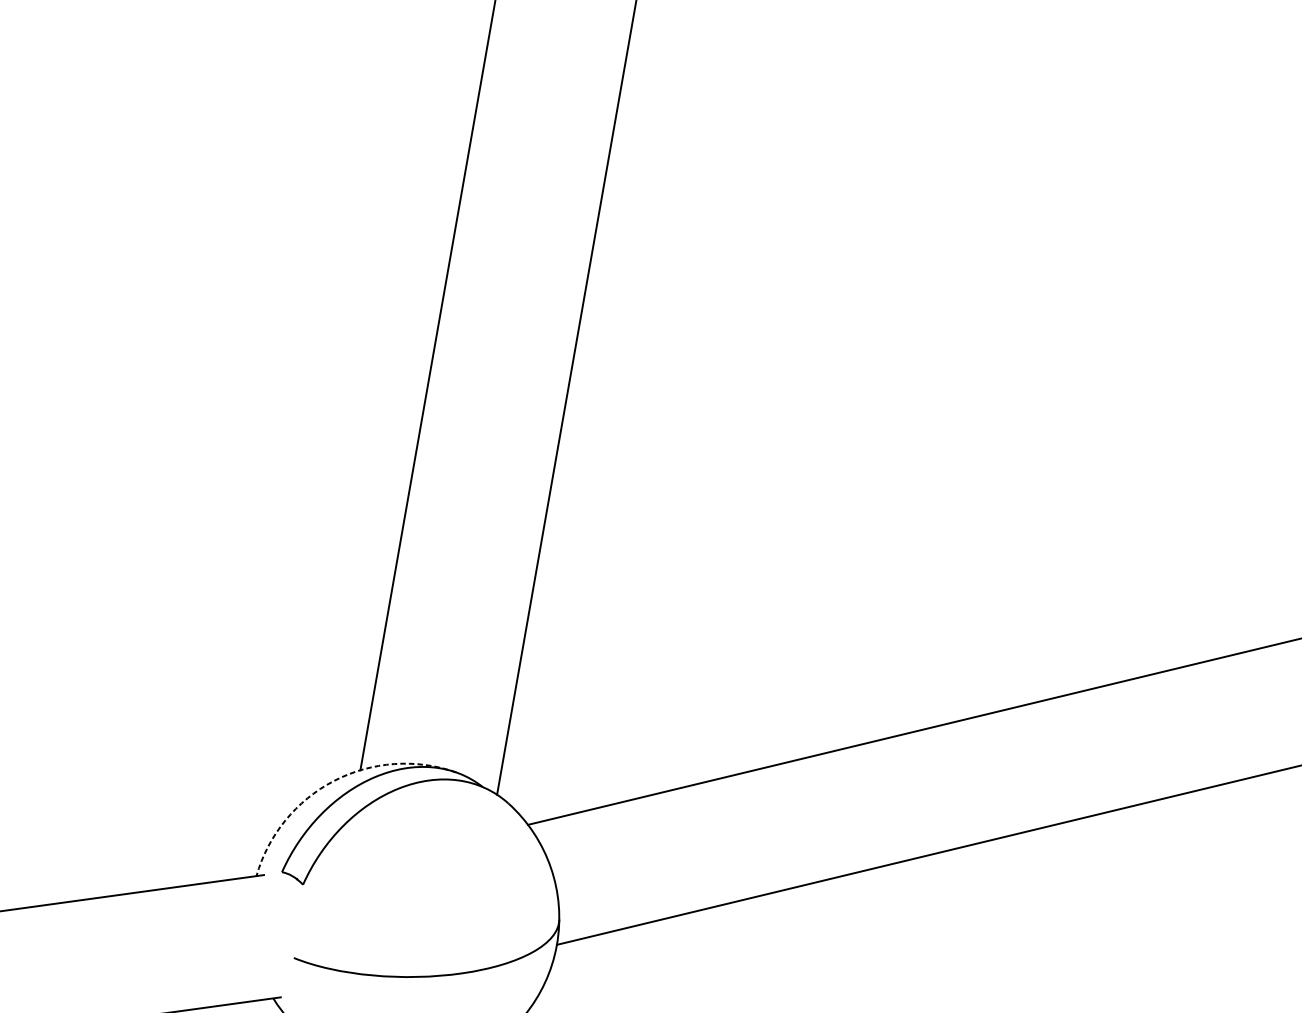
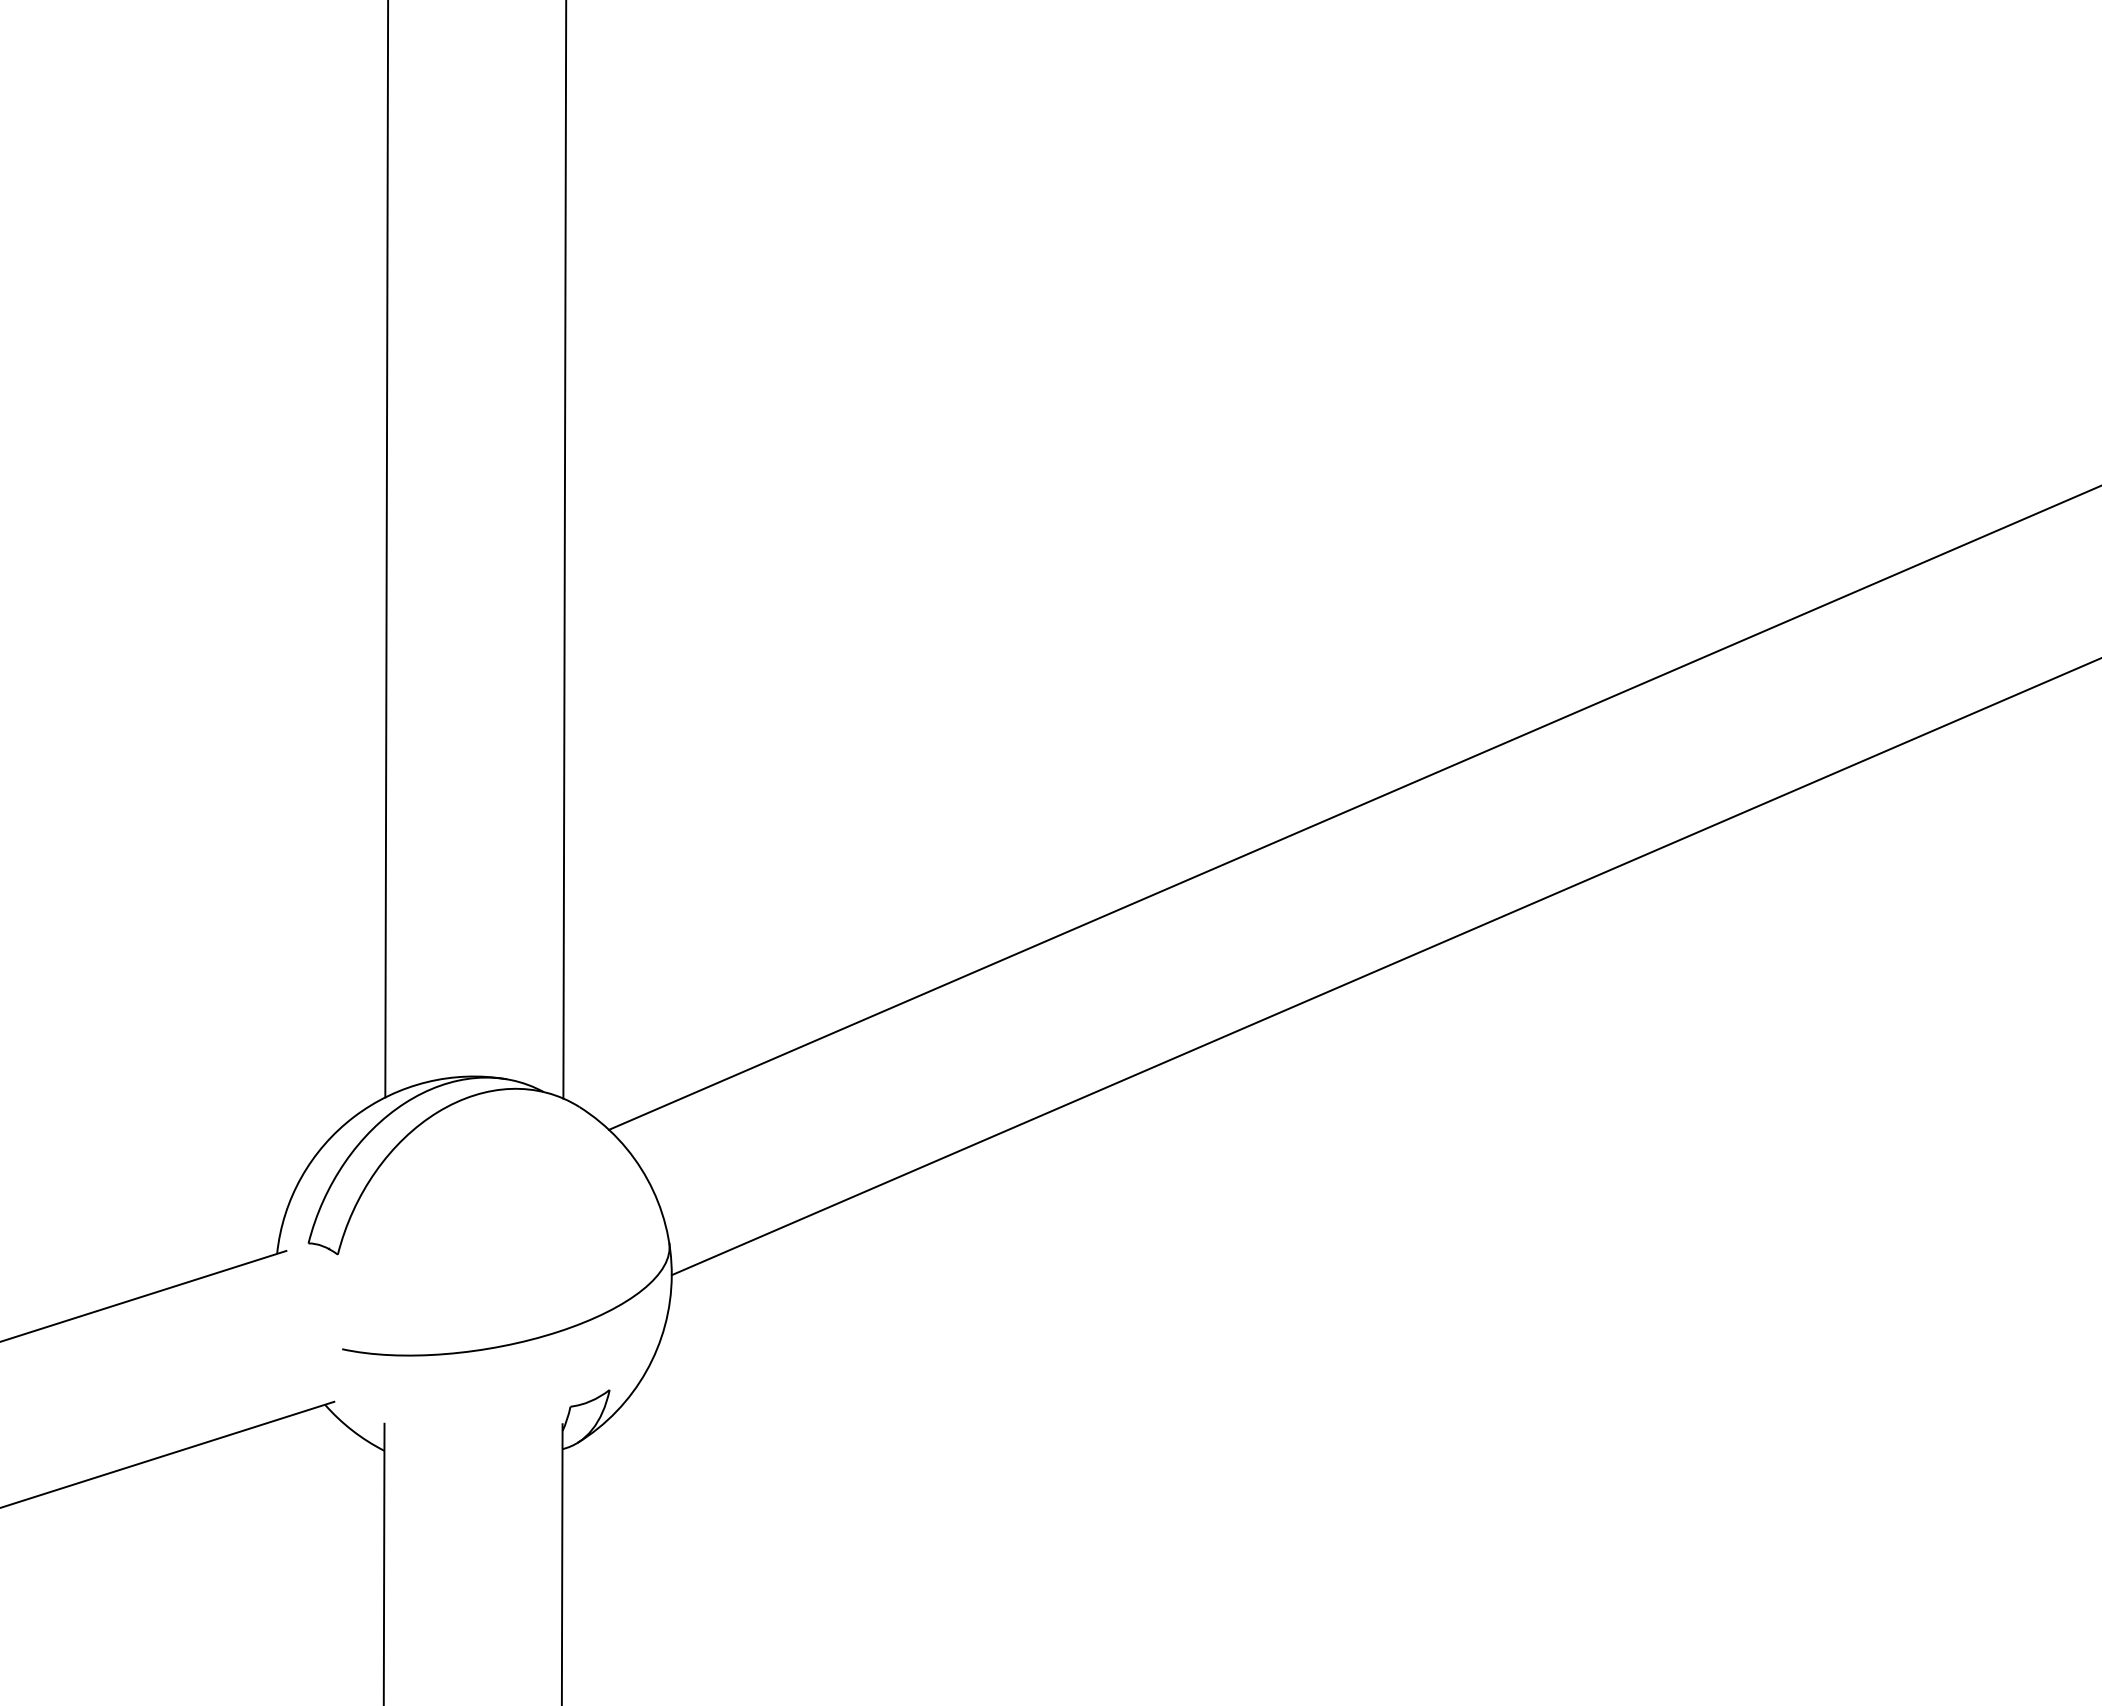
arc: (334, 780) -> (354, 1116), dashed -> solid

